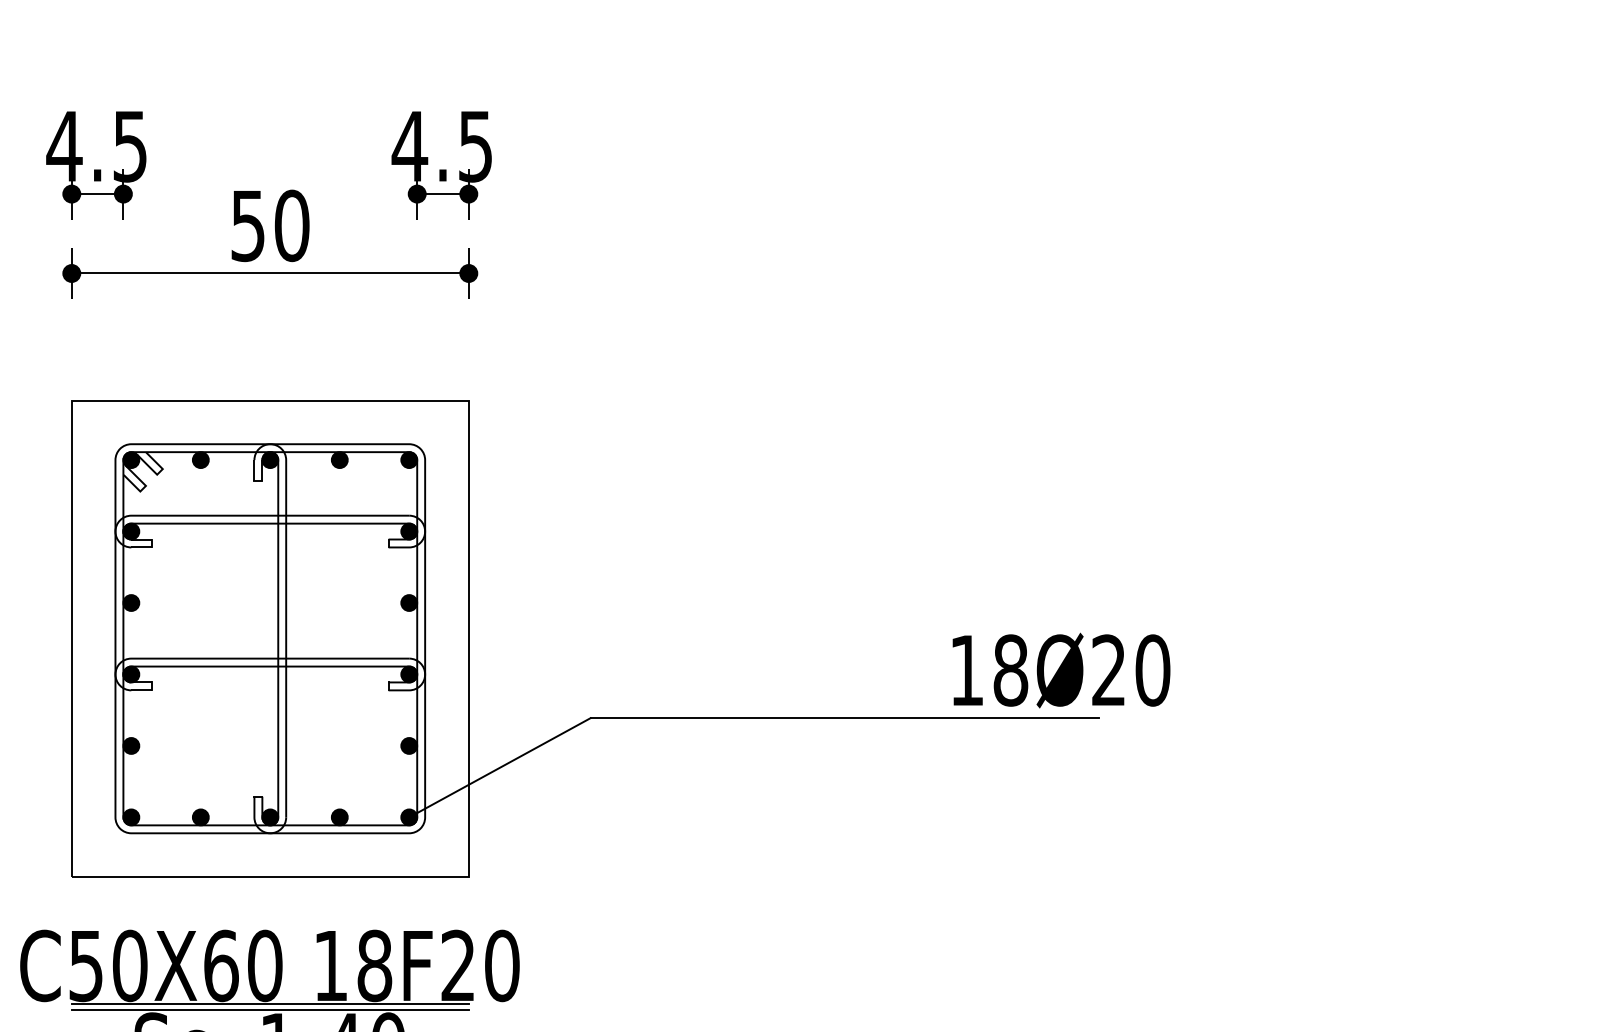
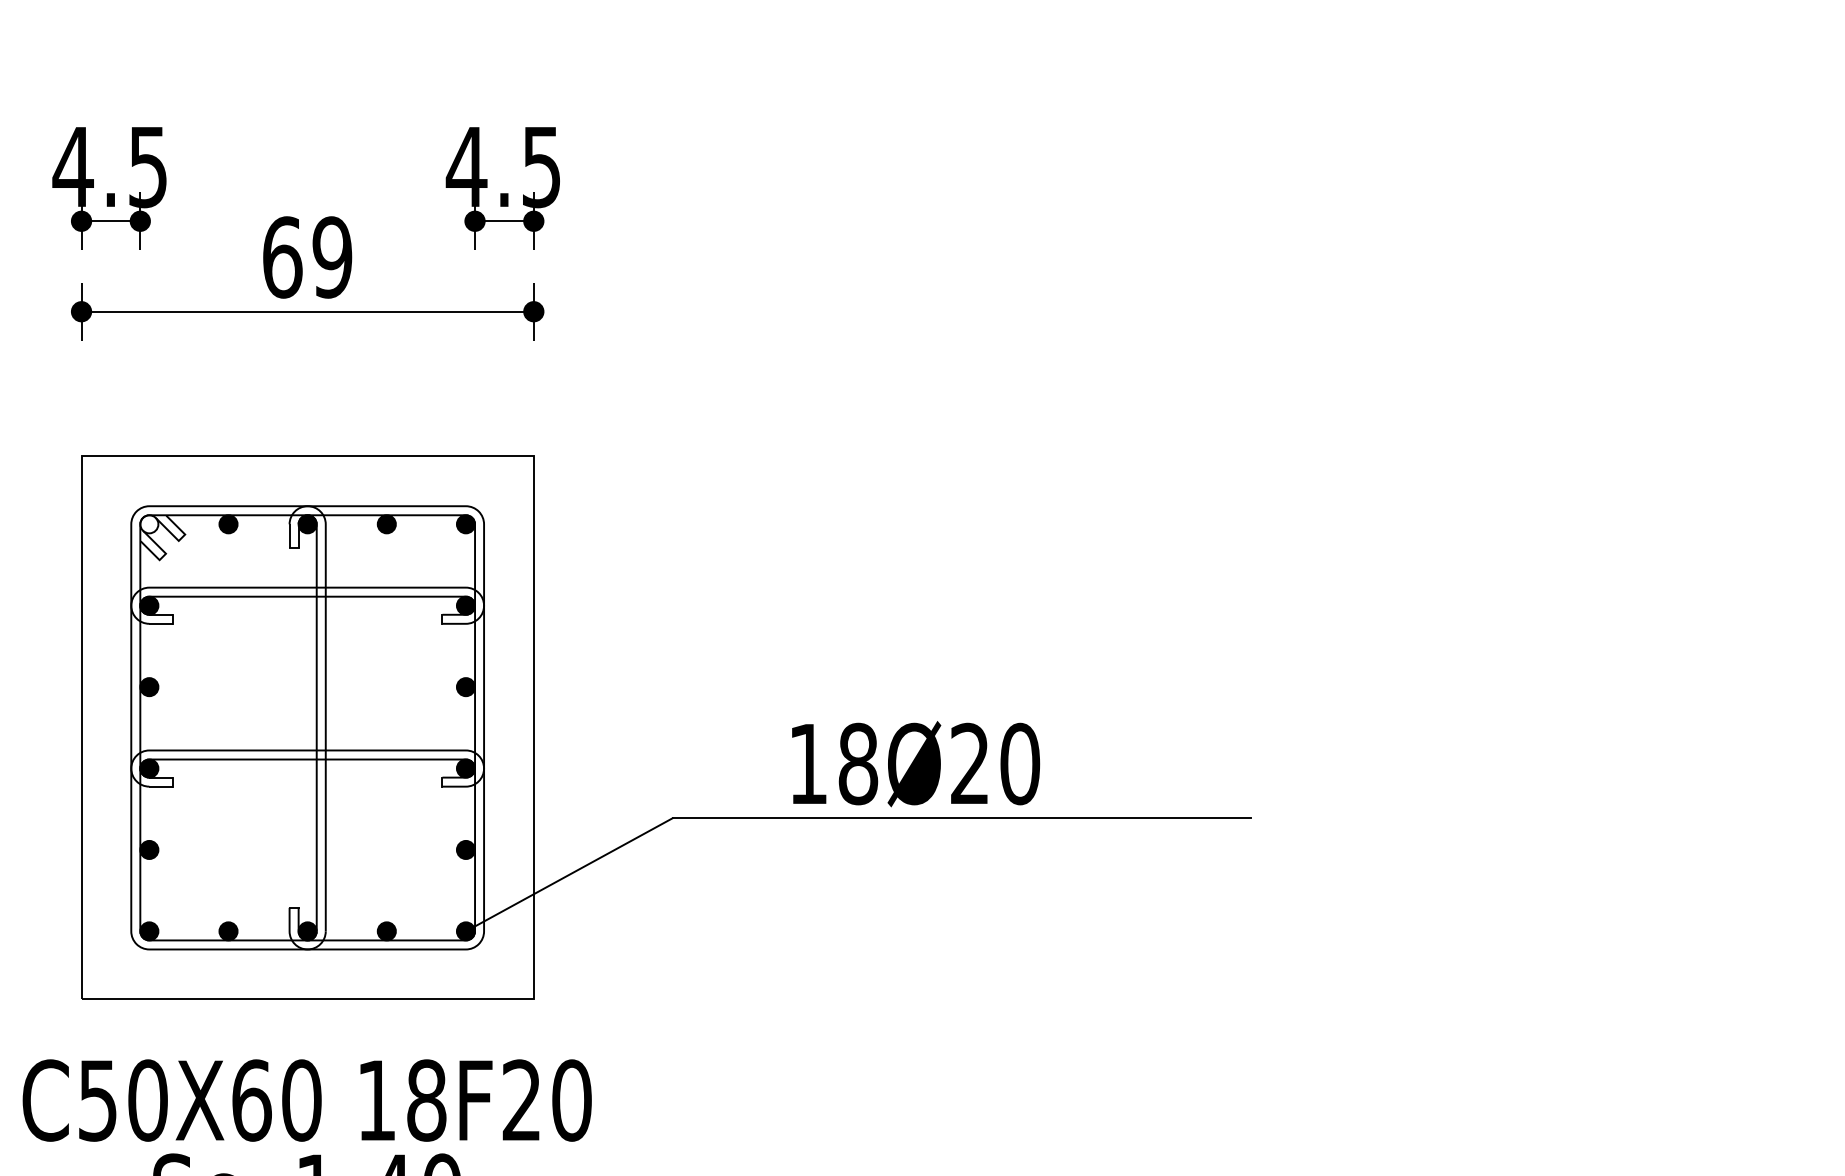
text: (270, 225) -> (307, 257), 50 -> 69
fill: (131, 460) -> (149, 524), removed
text: (1061, 670) -> (916, 764), moved
line: (270, 1003) -> (307, 1143), removed
line: (270, 1010) -> (307, 1151), removed

